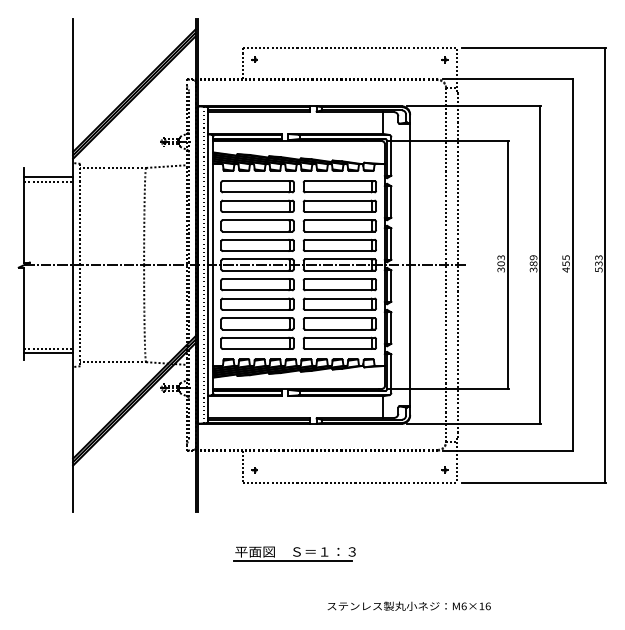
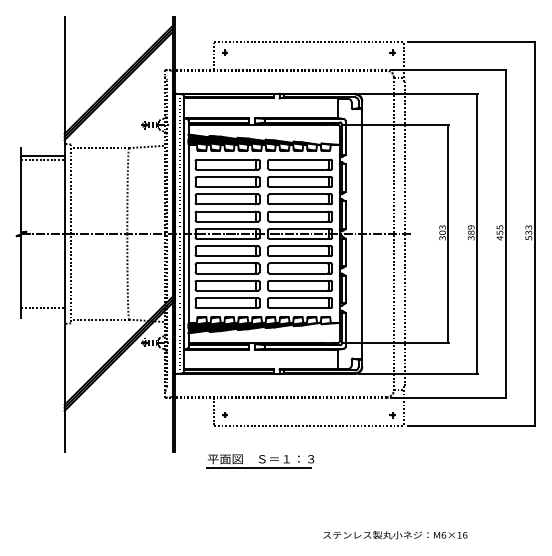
line: (48, 352) -> (42, 311), removed
part: (294, 554) -> (260, 461), moved
text: (409, 606) -> (395, 535), moved

